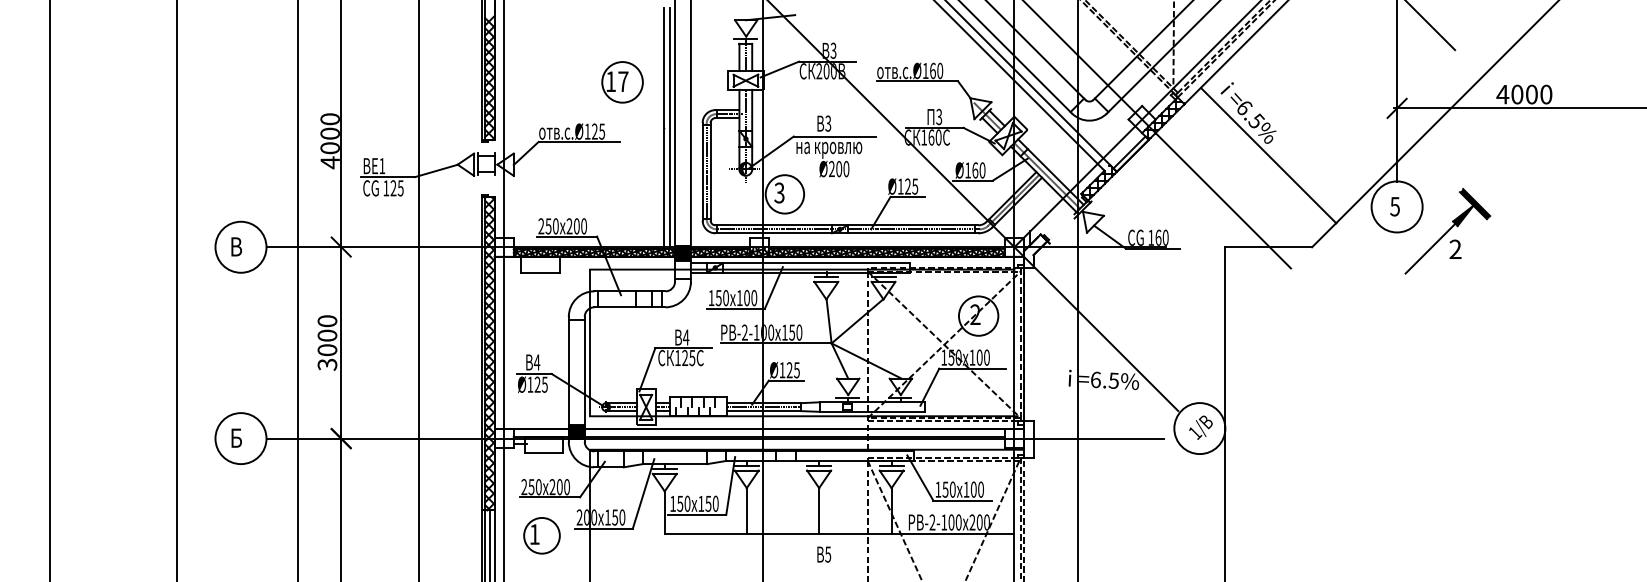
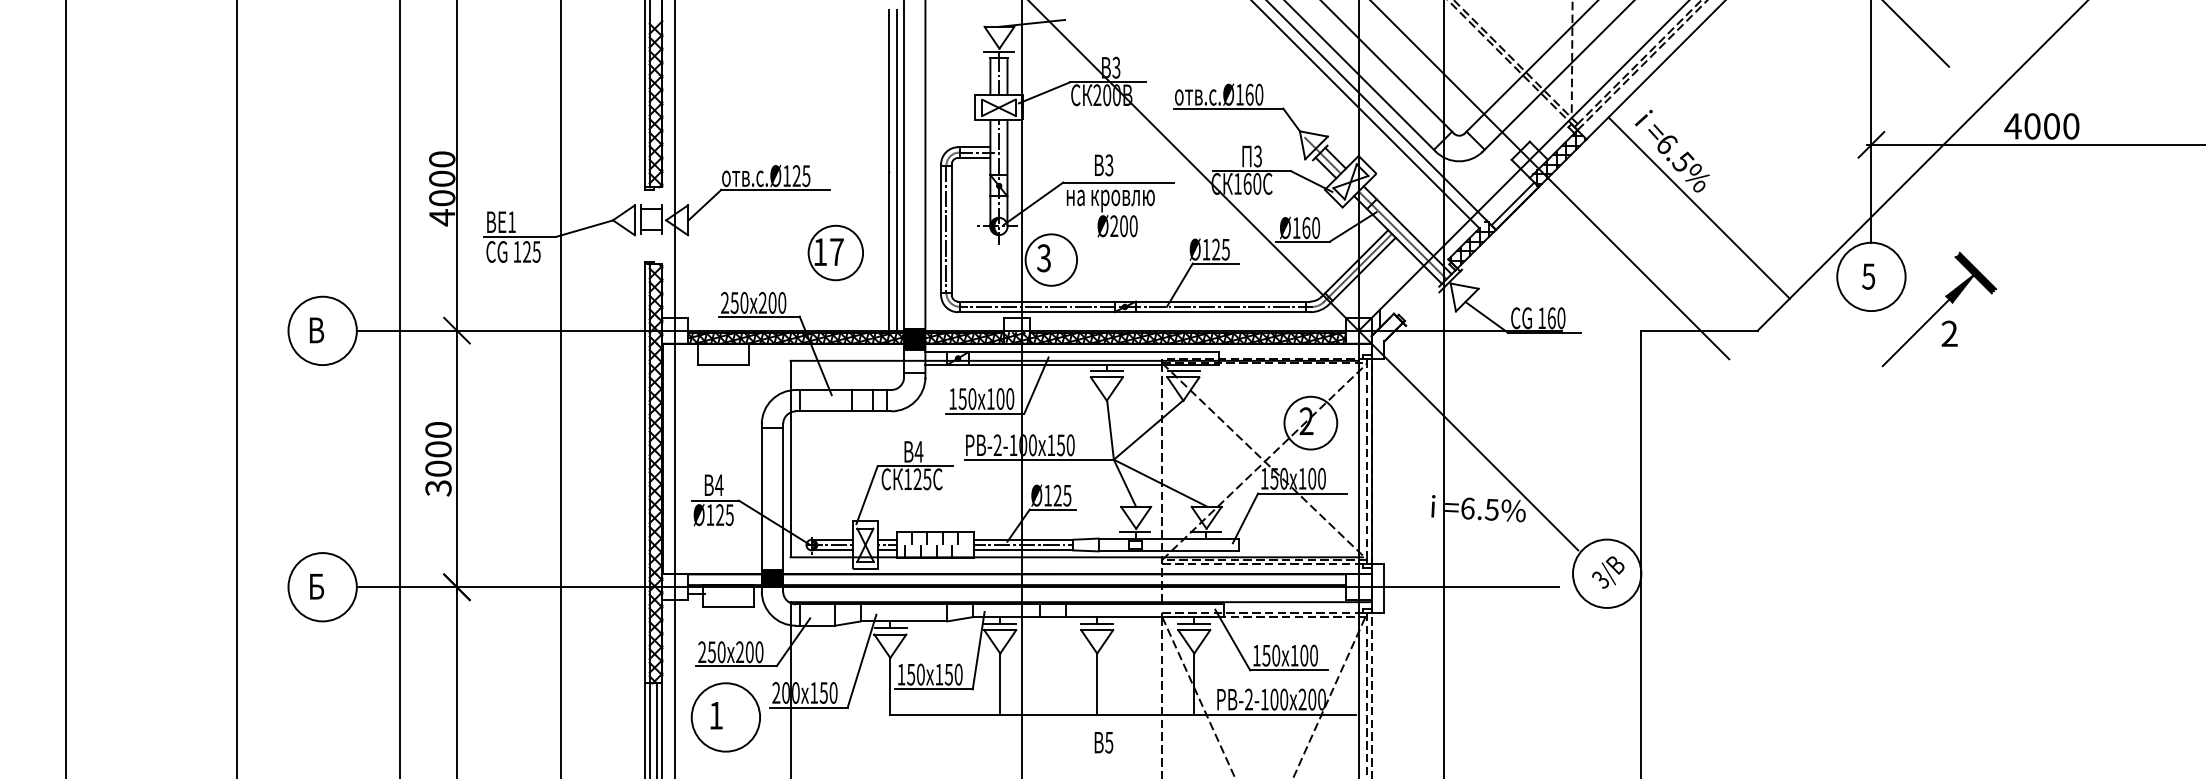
part: (622, 81) -> (835, 252), moved
text: (1195, 433) -> (1601, 580), 1/ -> 3/
circle: (541, 535) -> (725, 717), size x1.43

